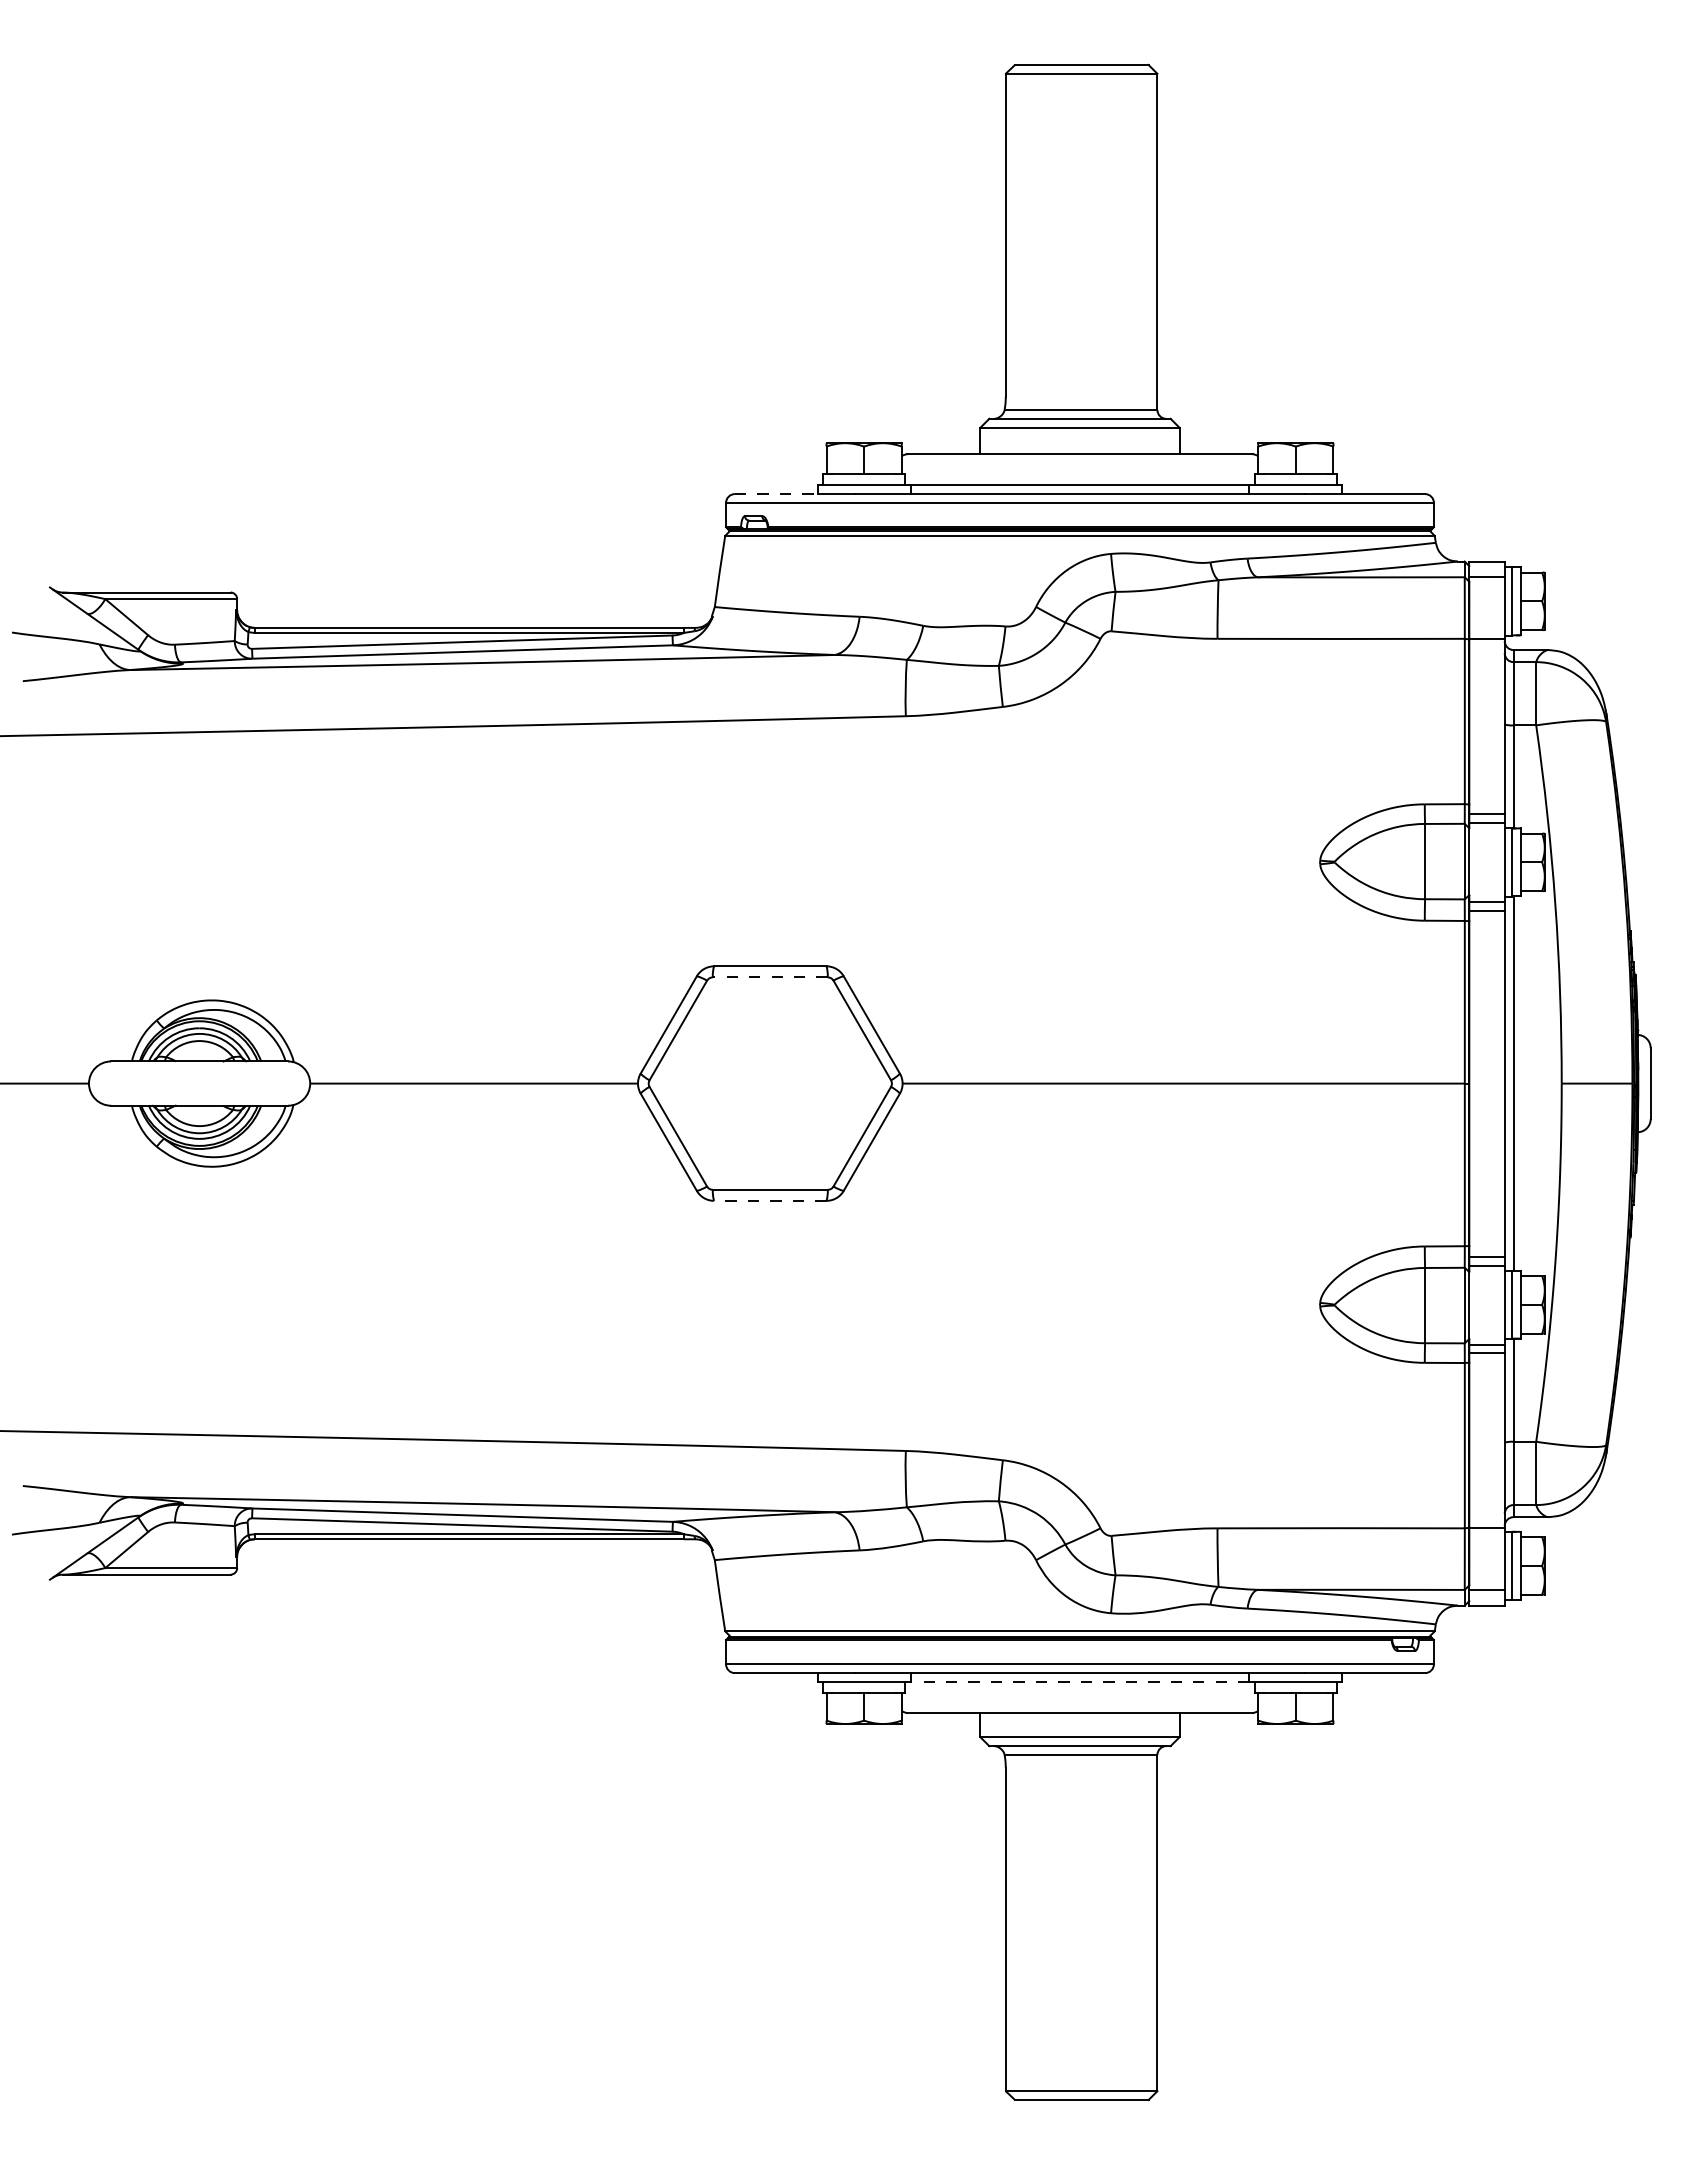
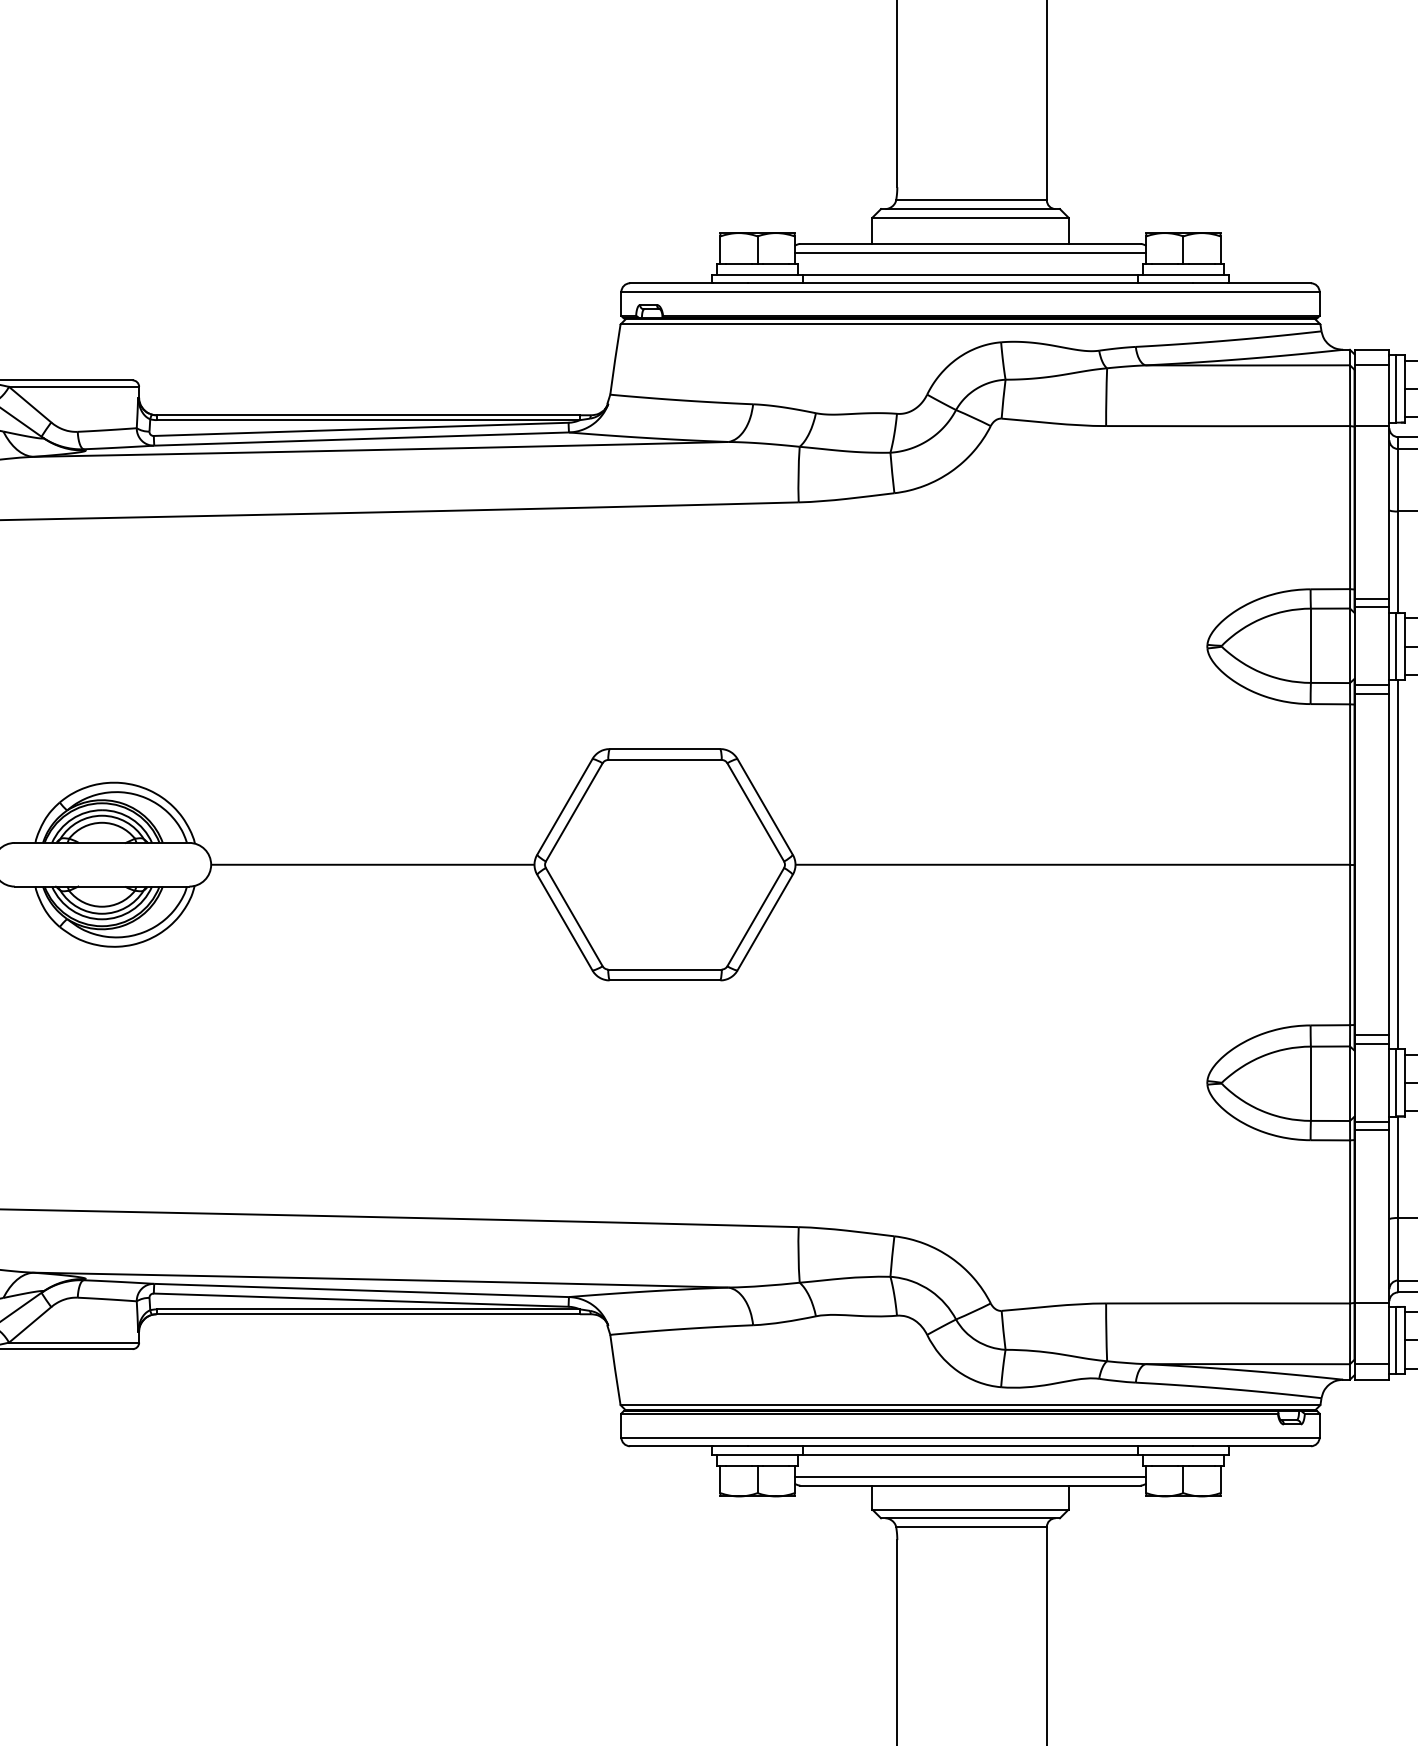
line: (1079, 463) -> (970, 253), added
line: (776, 494) -> (671, 283), dashed -> solid
line: (769, 977) -> (664, 760), dashed -> solid
line: (769, 1200) -> (664, 980), dashed -> solid
line: (1079, 1681) -> (970, 1454), dashed -> solid
line: (1079, 1704) -> (970, 1477), added

